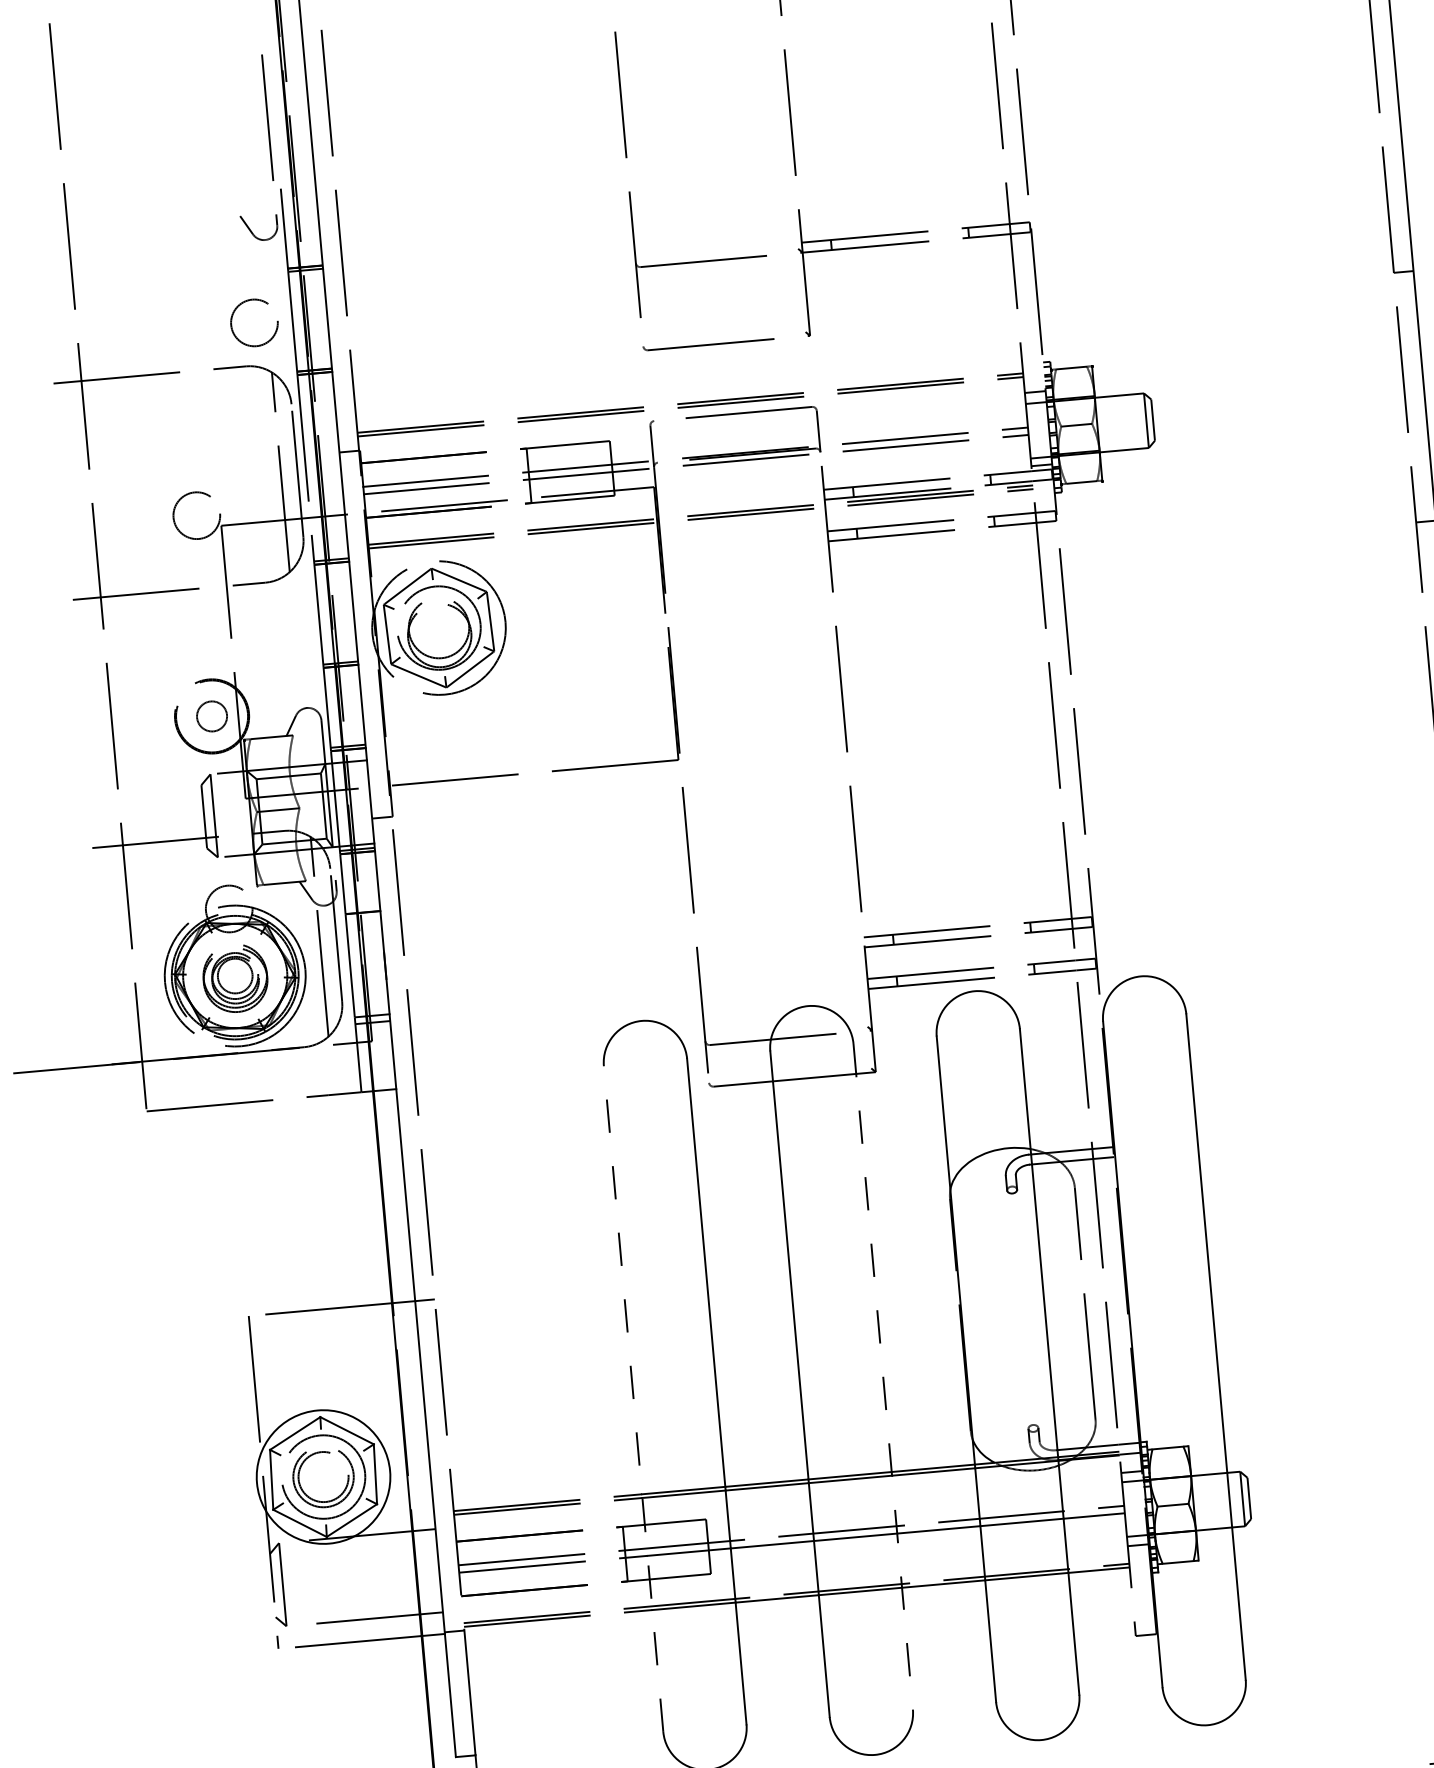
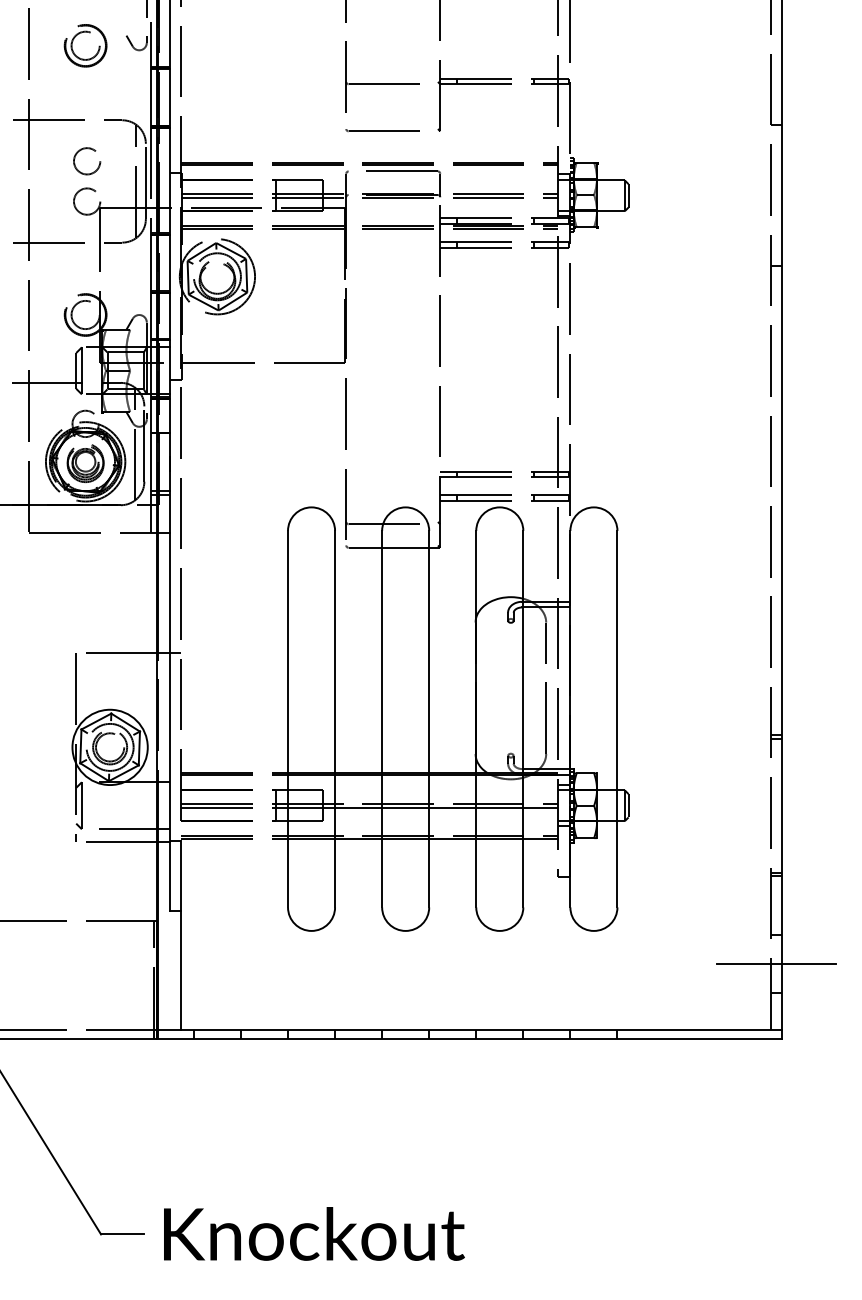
part: (156, 221) -> (79, 34), added
circle: (255, 323) -> (87, 161), moved
circle: (211, 715) -> (85, 314), size x1.67
line: (883, 1377) -> (429, 719), dashed -> solid
line: (634, 1397) -> (288, 718), dashed -> solid

